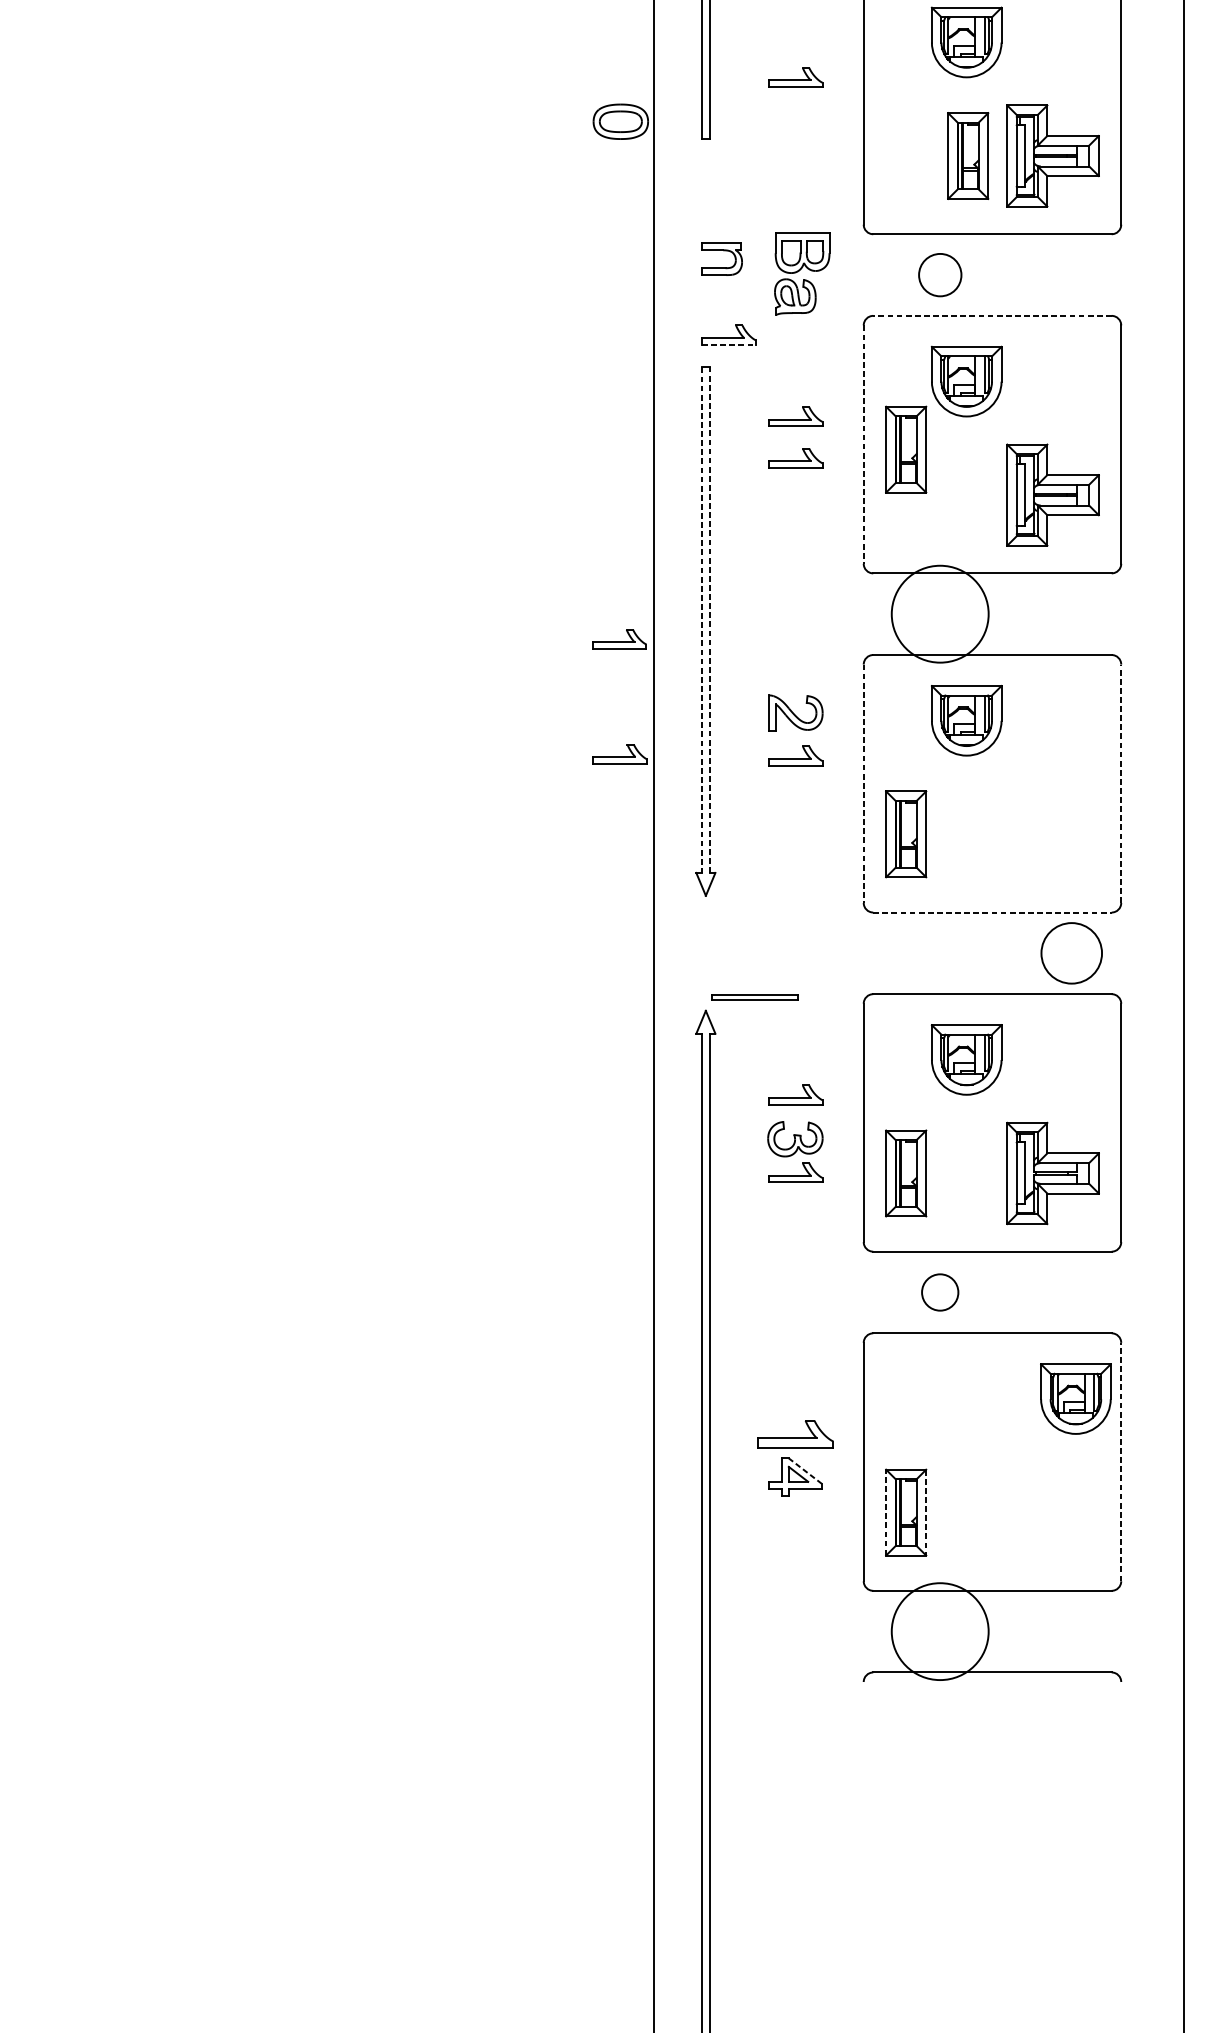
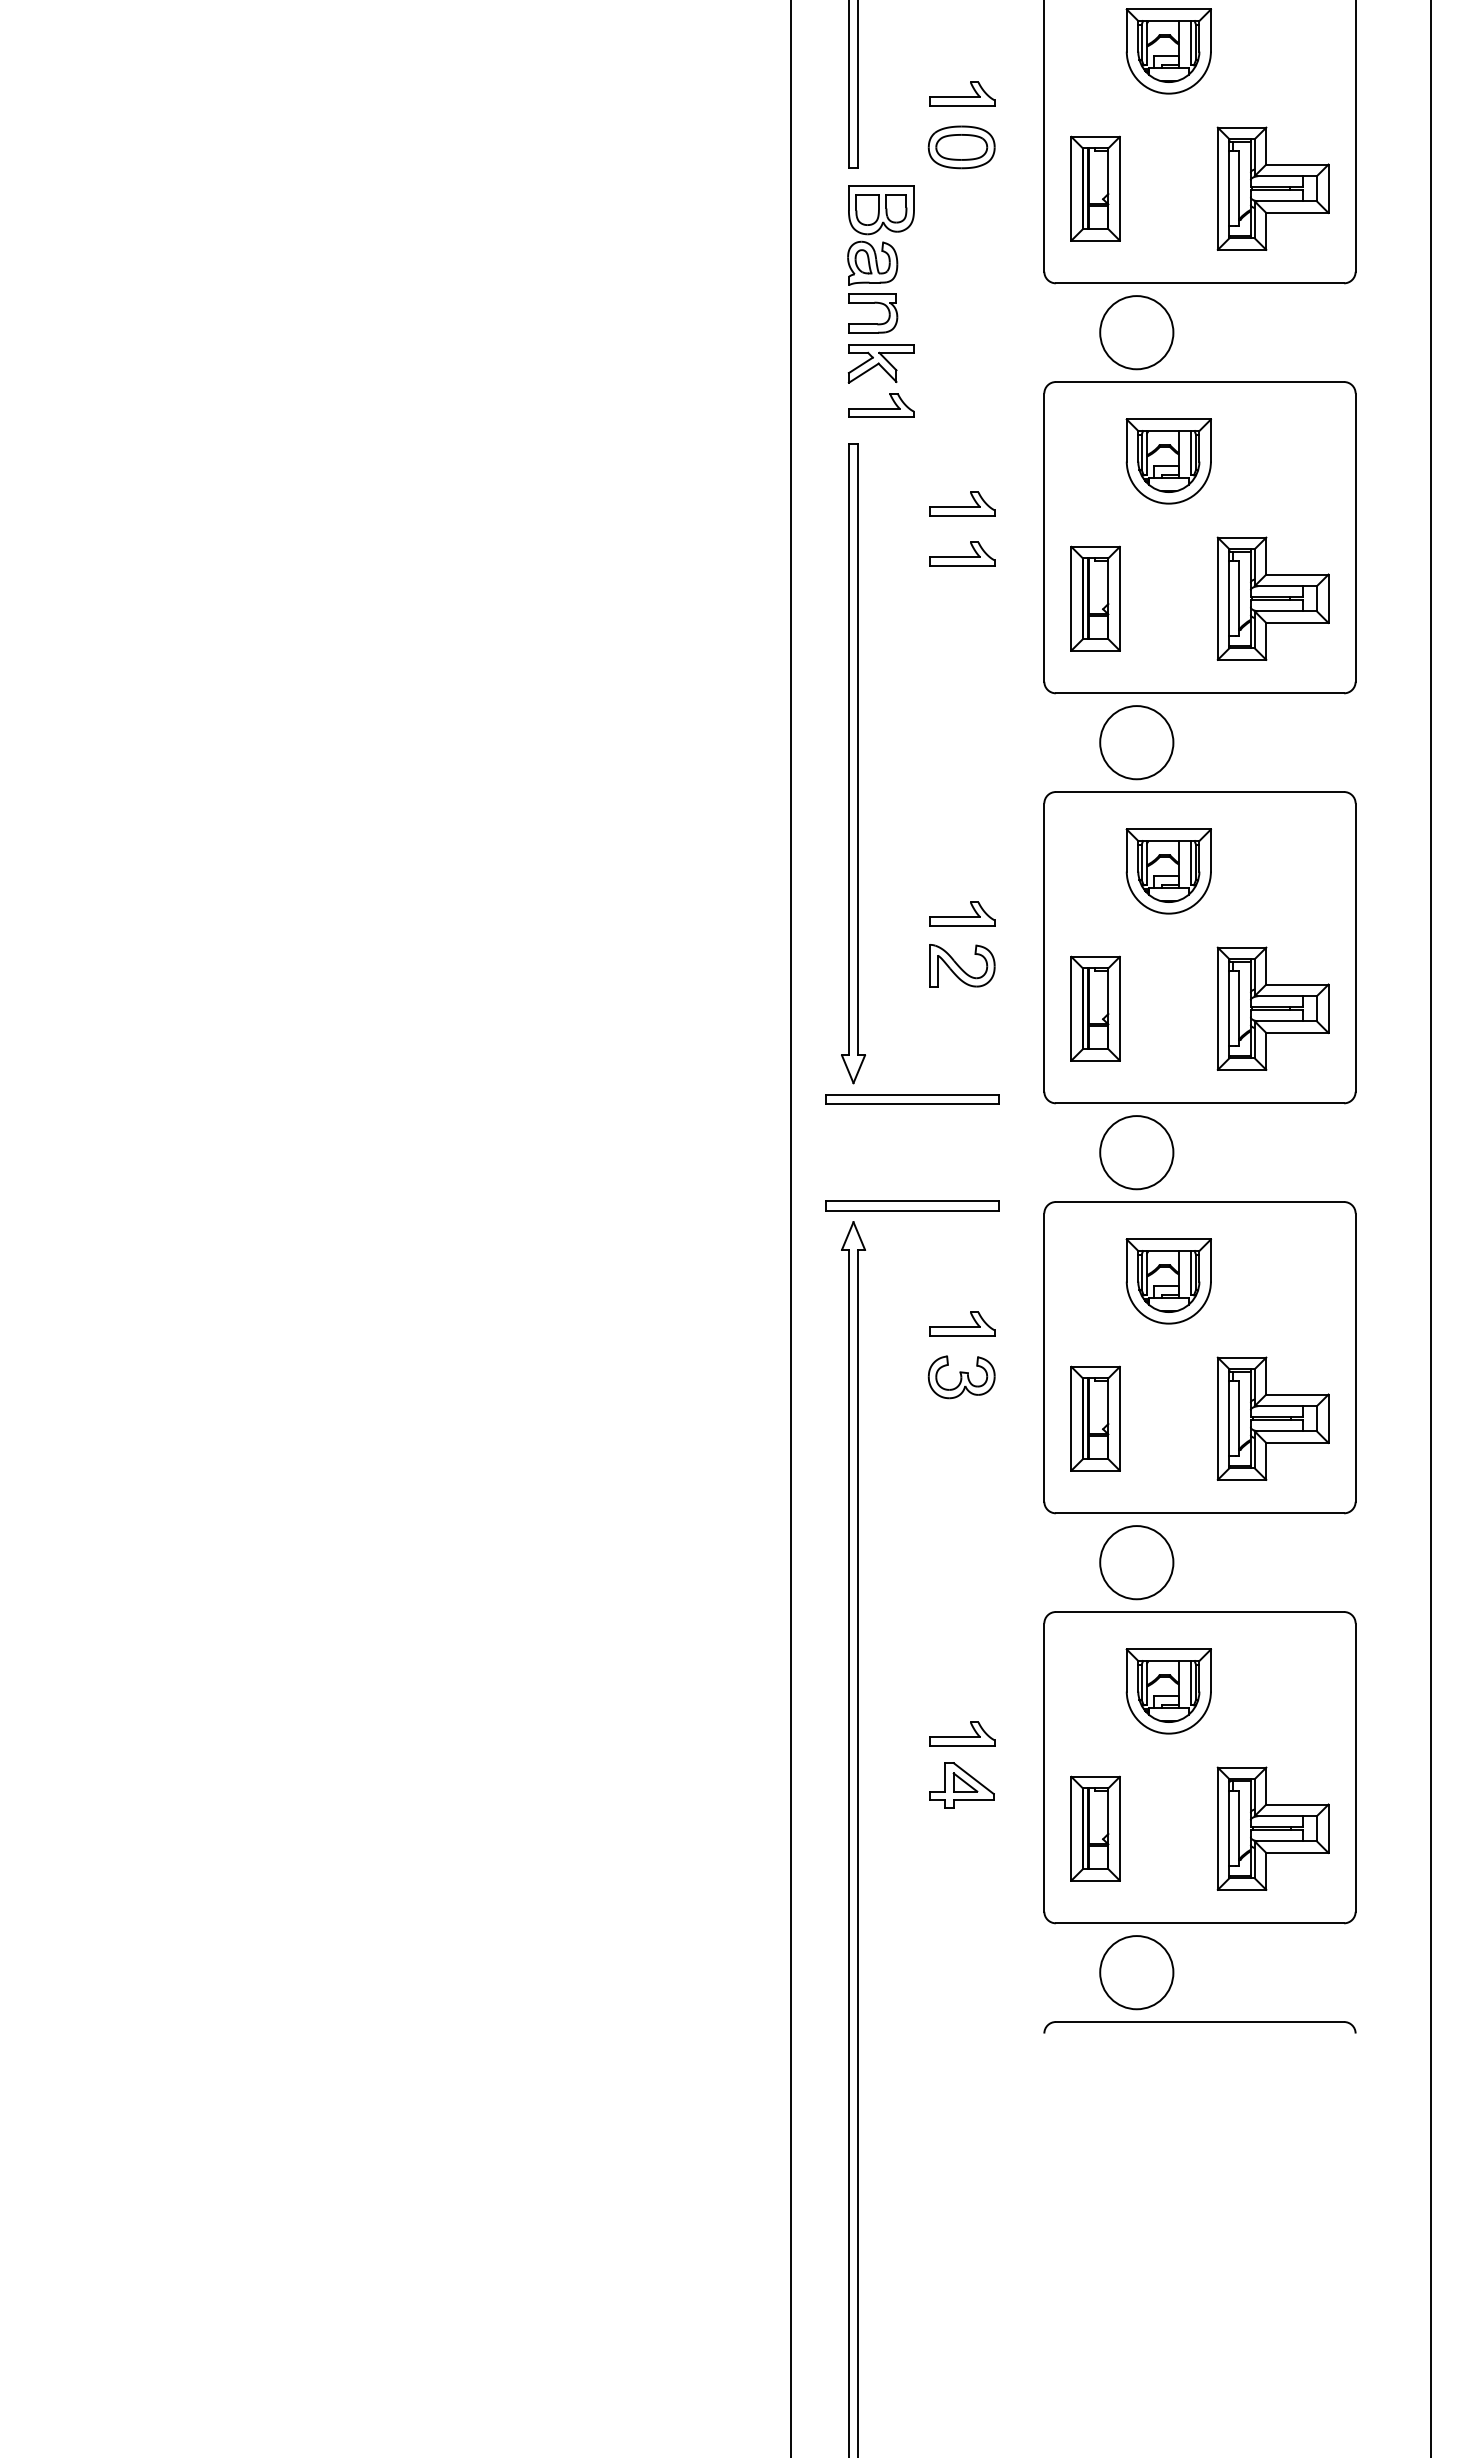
part: (620, 121) -> (961, 147), moved
part: (968, 155) -> (1095, 188), moved
part: (801, 274) -> (880, 235), moved
circle: (939, 274) -> (1136, 332), size x1.43
part: (728, 300) -> (880, 363), added
line: (992, 316) -> (1199, 382), dashed -> solid
line: (729, 345) -> (881, 417), dashed -> solid
line: (863, 445) -> (1044, 538), dashed -> solid
part: (906, 449) -> (1095, 598), moved
circle: (939, 614) -> (1136, 742), size x0.62
line: (701, 619) -> (848, 749), dashed -> solid
line: (710, 619) -> (858, 749), dashed -> solid
part: (619, 638) -> (749, 772), removed
part: (796, 712) -> (962, 965), moved
part: (620, 753) -> (750, 911), removed
line: (1121, 783) -> (1355, 947), dashed -> solid
line: (863, 784) -> (1044, 948), dashed -> solid
part: (1052, 834) -> (1272, 1008), added
part: (754, 909) -> (912, 1099), added
line: (992, 912) -> (1200, 1103), dashed -> solid
circle: (1071, 953) -> (1136, 1152), moved
part: (754, 997) -> (912, 1205), size x1.67
part: (796, 1172) -> (962, 1417), removed
circle: (939, 1292) -> (1136, 1562), size x1.67
part: (1075, 1399) -> (1168, 1691), moved
part: (796, 1433) -> (962, 1733), size x0.71
line: (1121, 1461) -> (1355, 1767), dashed -> solid
line: (805, 1471) -> (973, 1778), dashed -> solid
line: (886, 1512) -> (1071, 1828), dashed -> solid
line: (925, 1512) -> (1119, 1828), dashed -> solid
part: (1052, 1512) -> (1272, 1828), added
circle: (939, 1631) -> (1136, 1972), size x0.62

